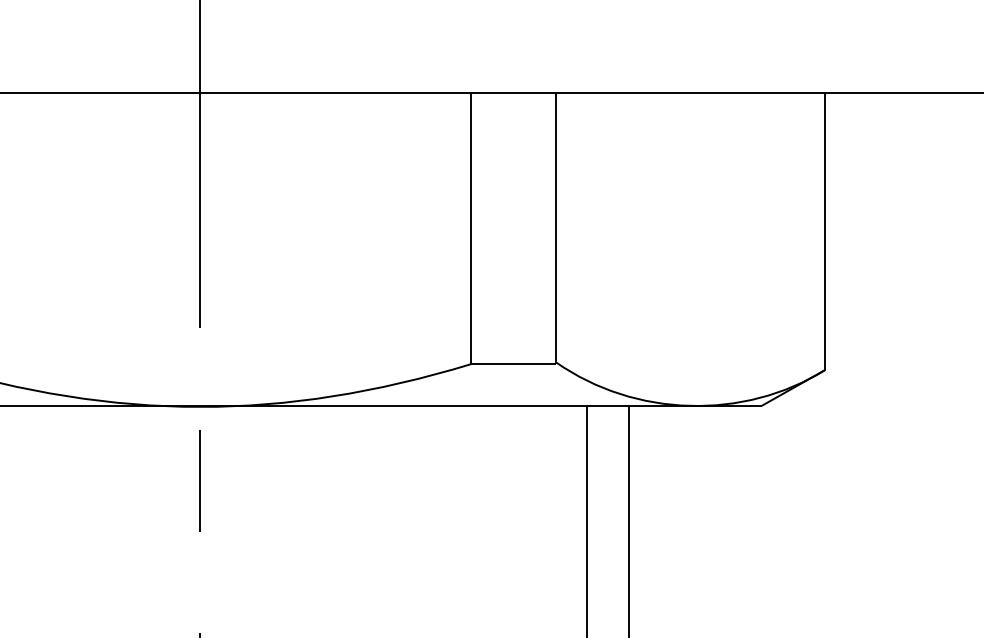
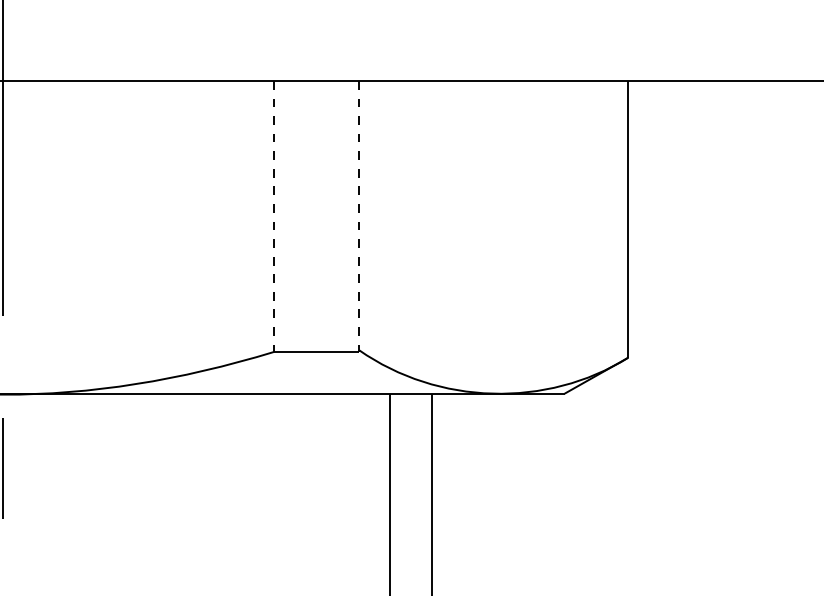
line: (470, 228) -> (273, 216), solid -> dashed
line: (556, 228) -> (359, 216), solid -> dashed

